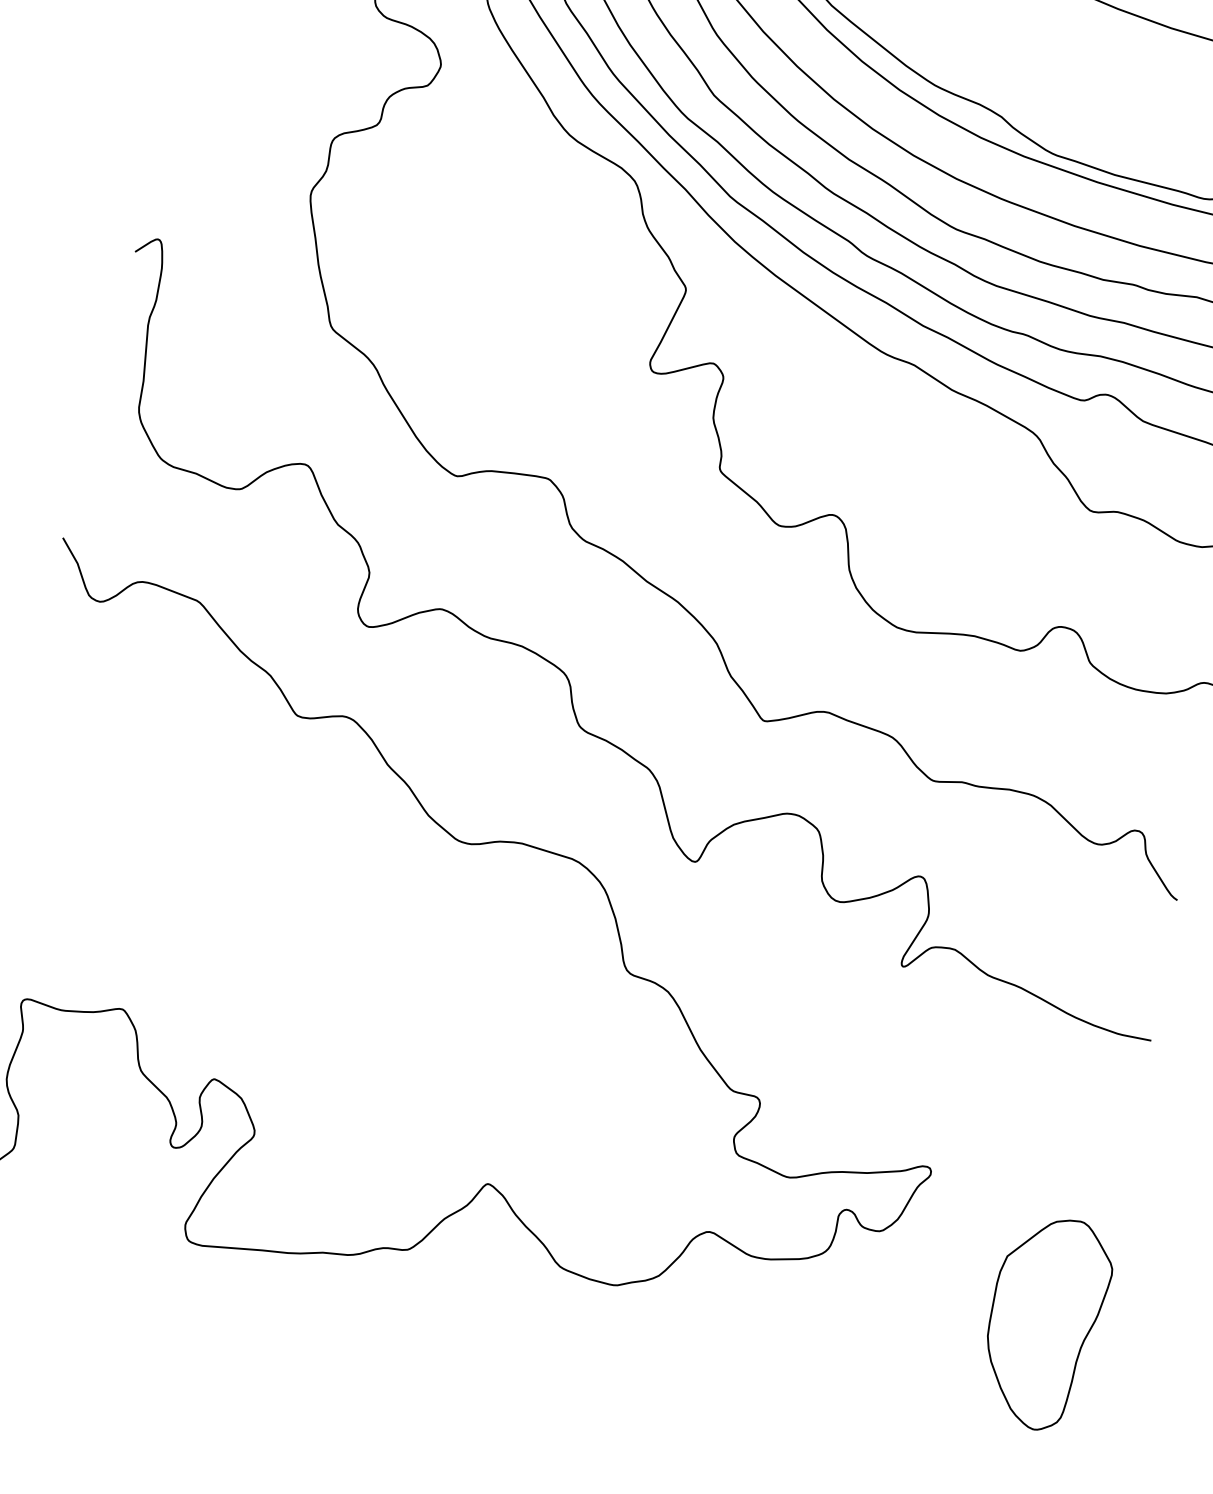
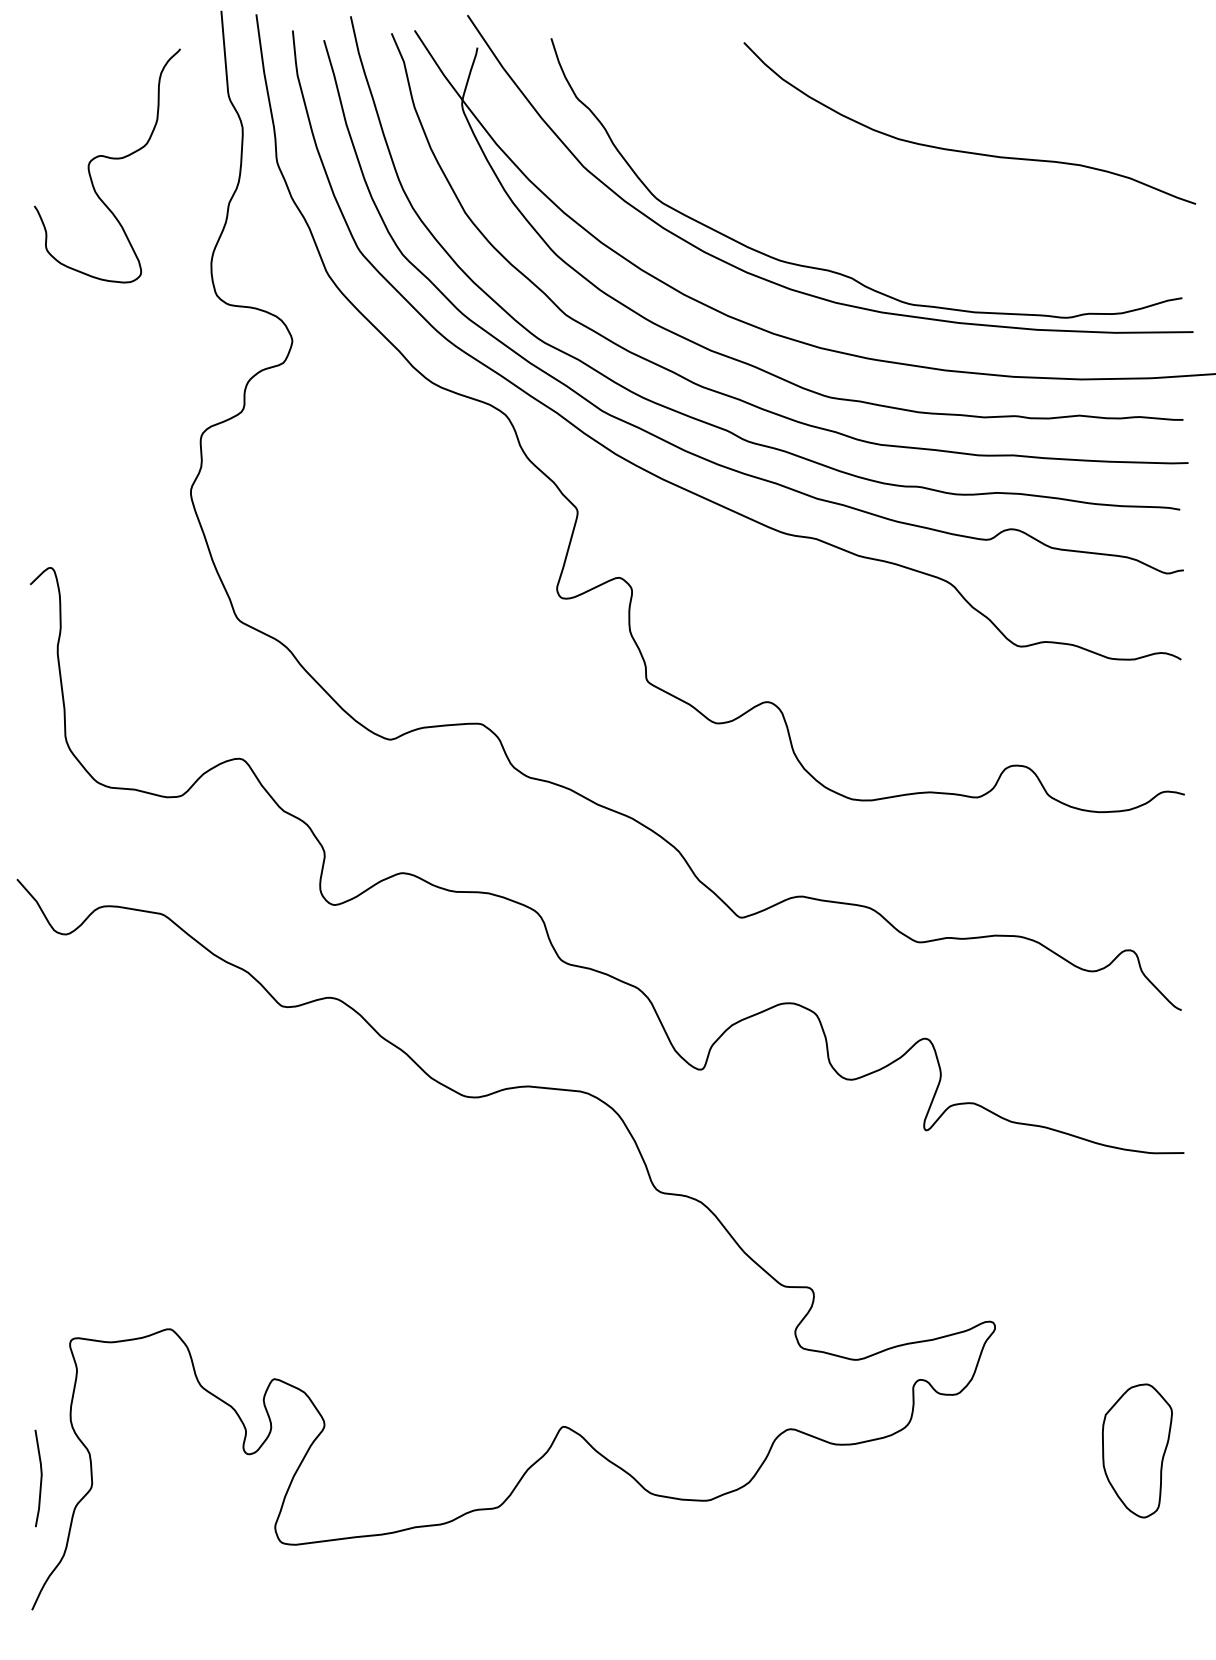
part: (1045, 1322) -> (1137, 1450), size x0.62

